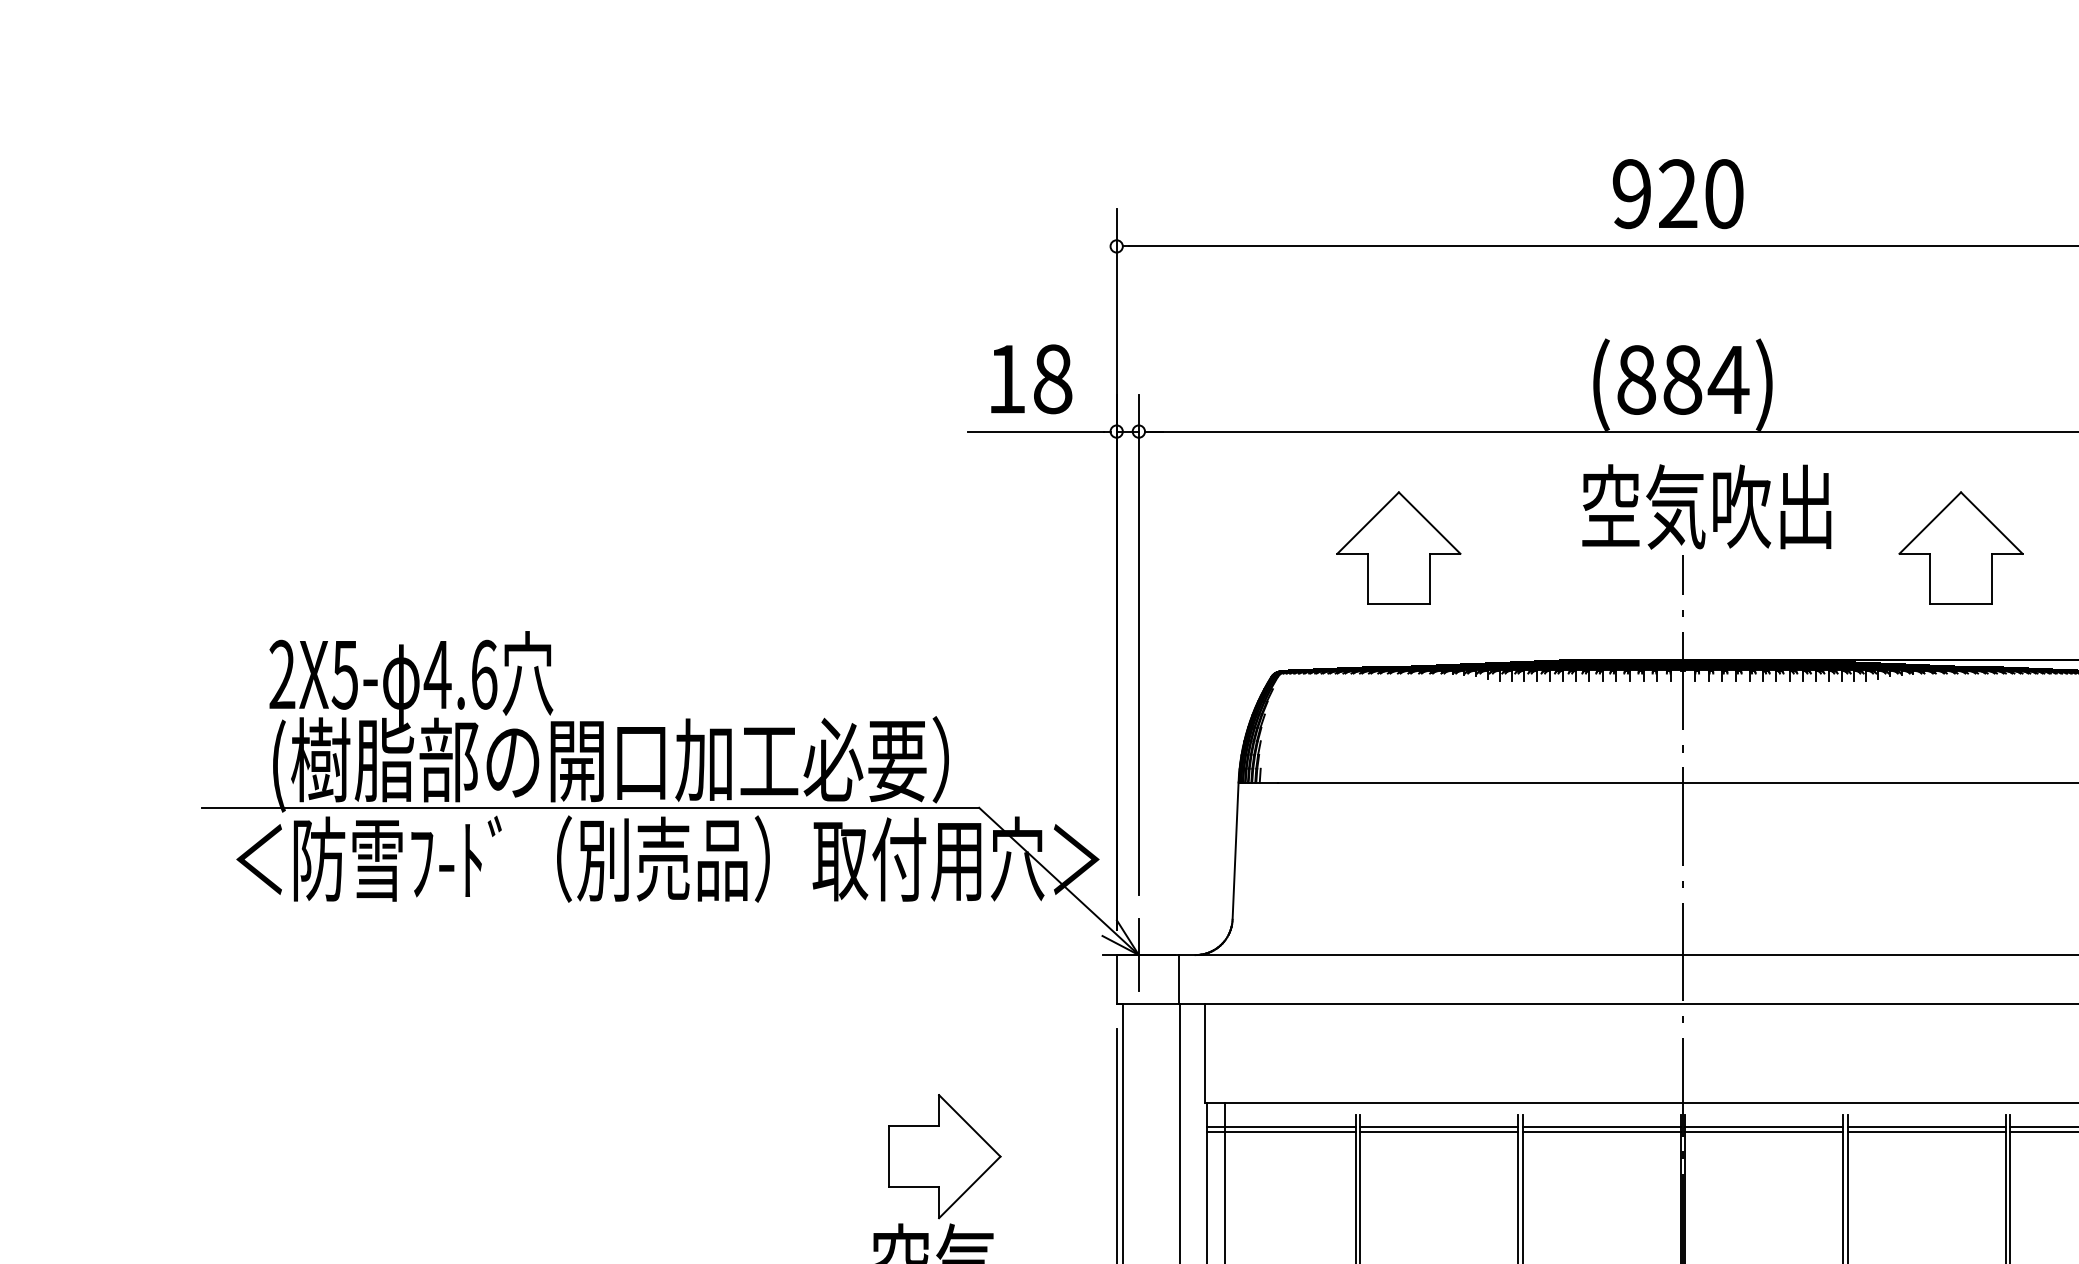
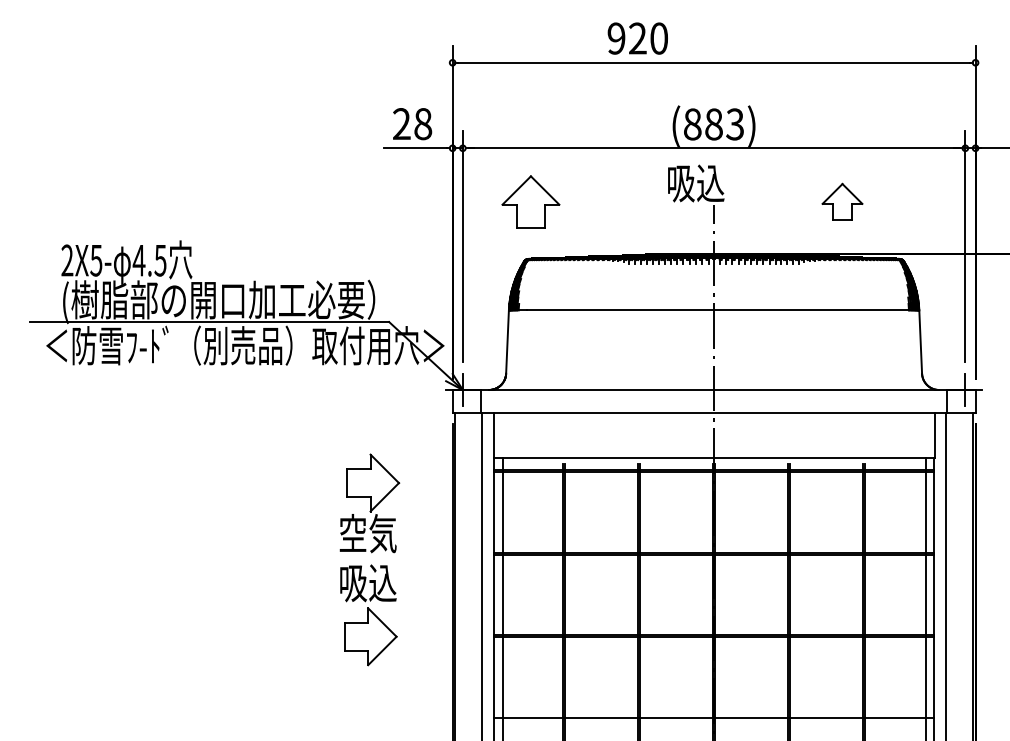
text: (1677, 193) -> (637, 38), moved
text: (1005, 377) -> (401, 123), 18 -> 28
text: (1727, 380) -> (734, 124), (884) -> (883)
text: (1705, 505) -> (724, 182), 空気吹出 -> 吸込
part: (1397, 546) -> (530, 201), moved
part: (1961, 546) -> (842, 201), size x0.7
text: (484, 674) -> (160, 260), 4.6 -> 4.5

